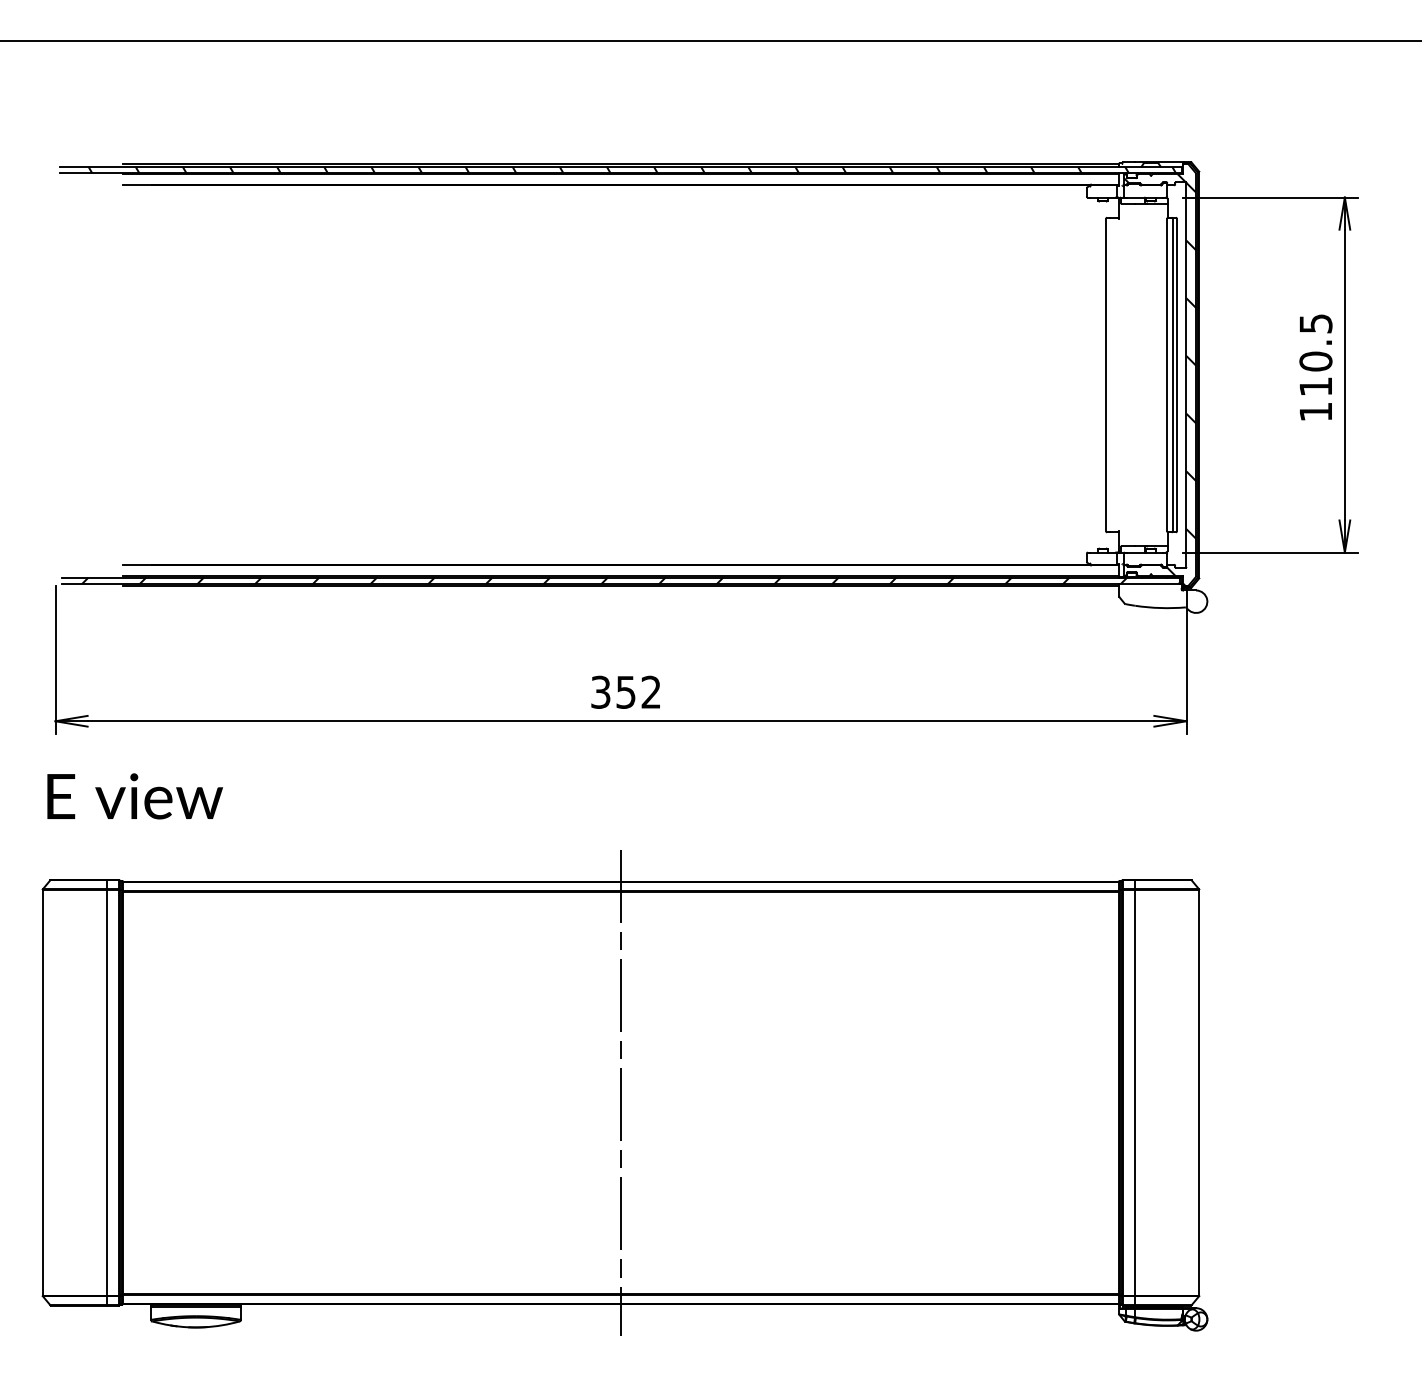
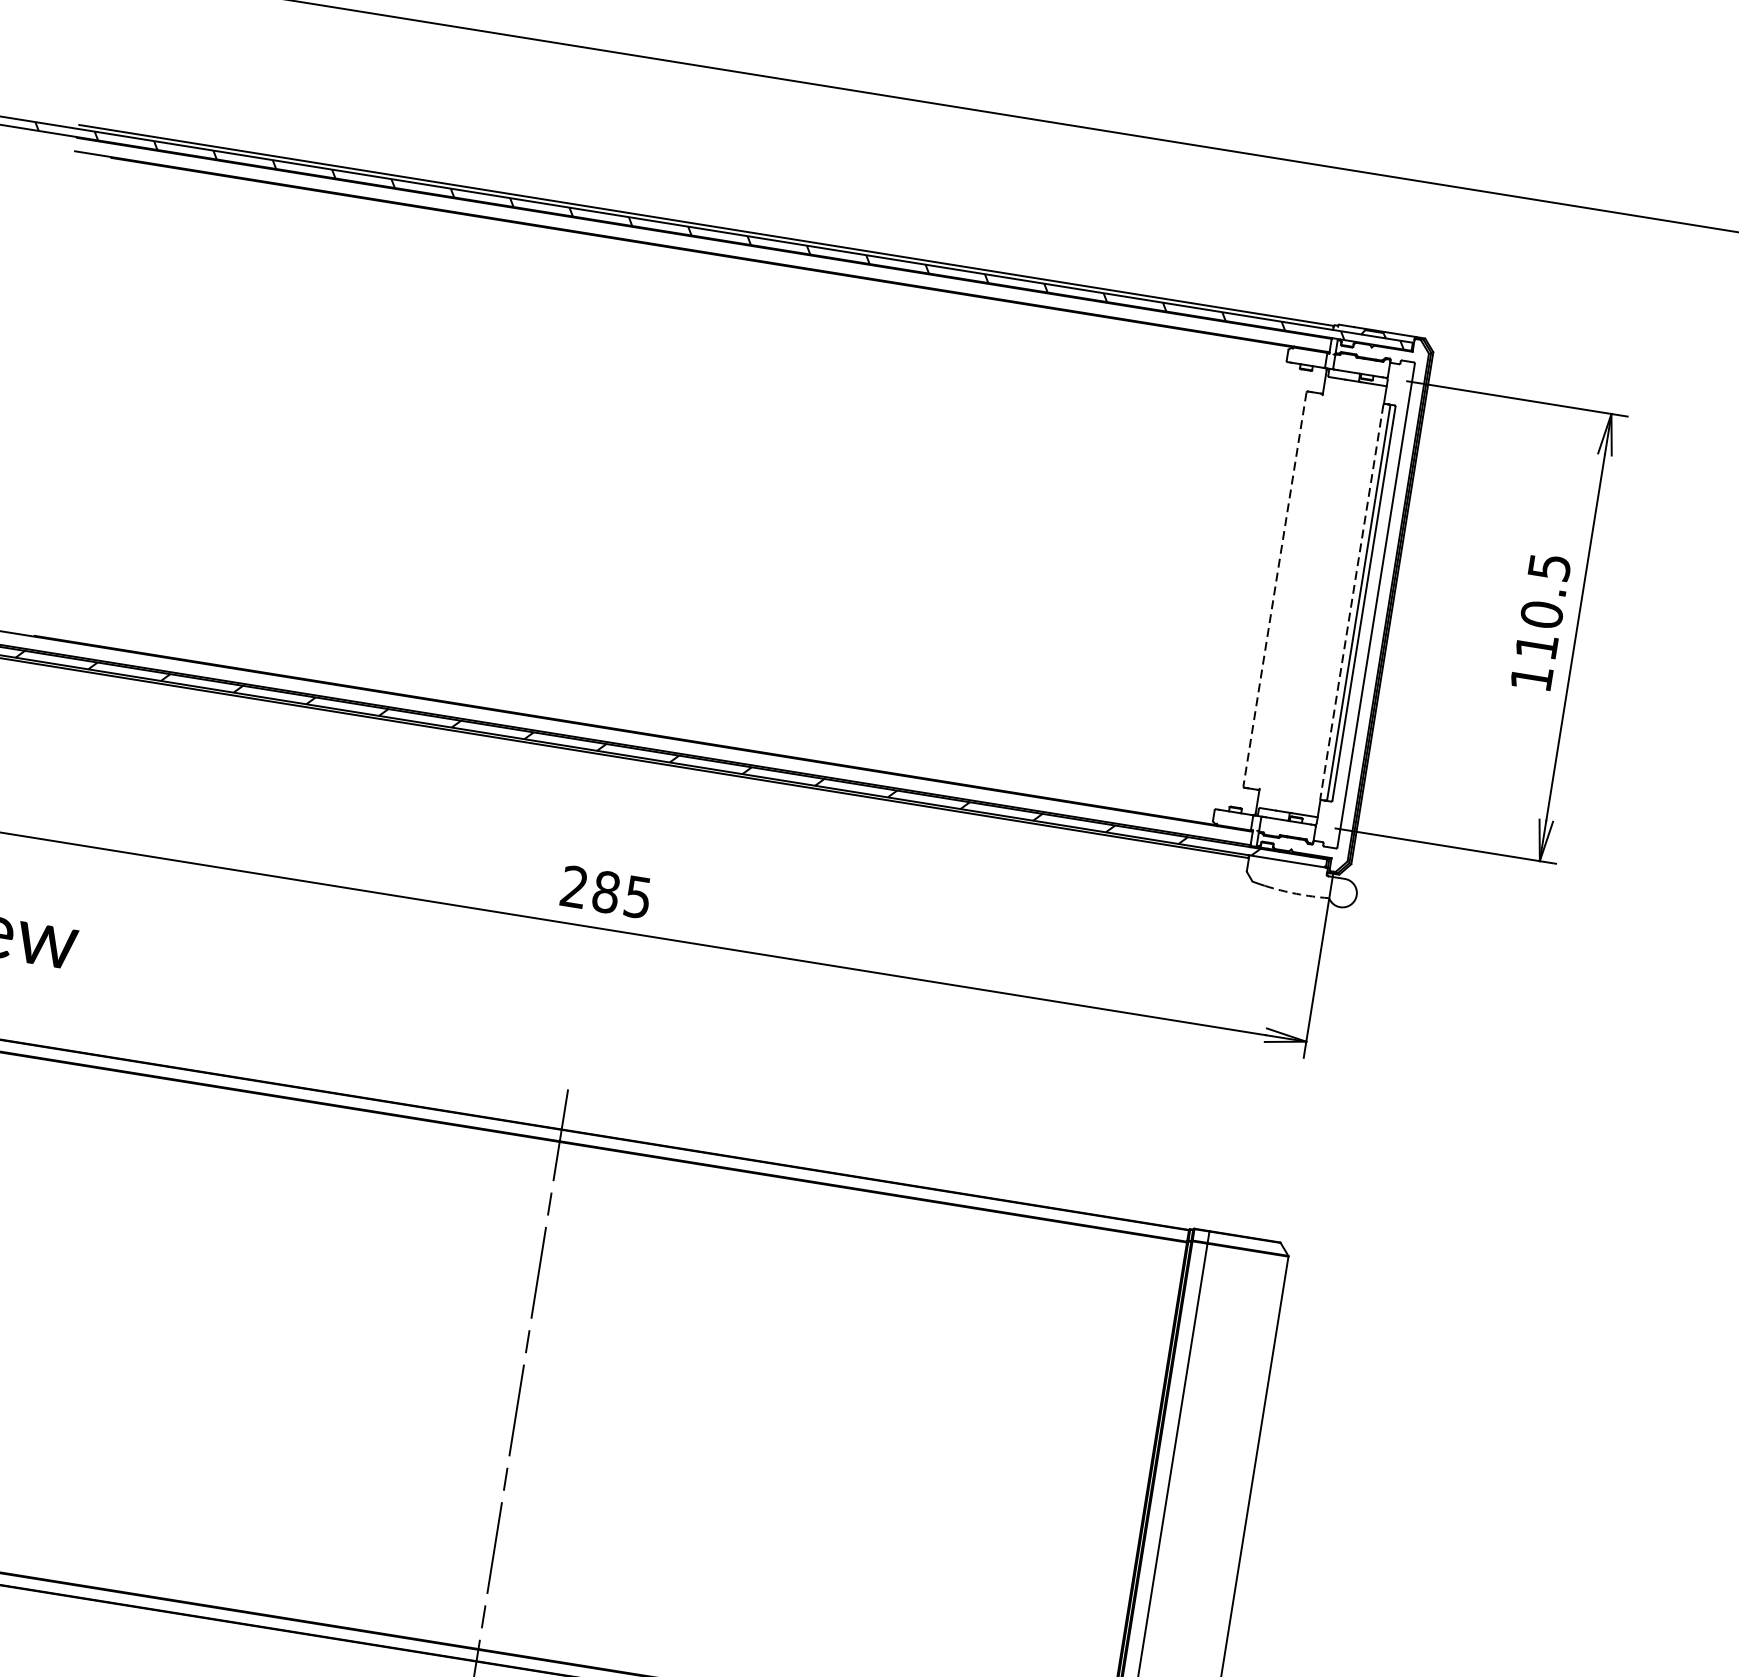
line: (1106, 375) -> (1275, 590), solid -> dashed
line: (1167, 375) -> (1352, 602), solid -> dashed
hatch: (1159, 380) -> (1341, 607), removed
arc: (1160, 608) -> (1296, 894), solid -> dashed
text: (625, 691) -> (605, 891), 352 -> 285

